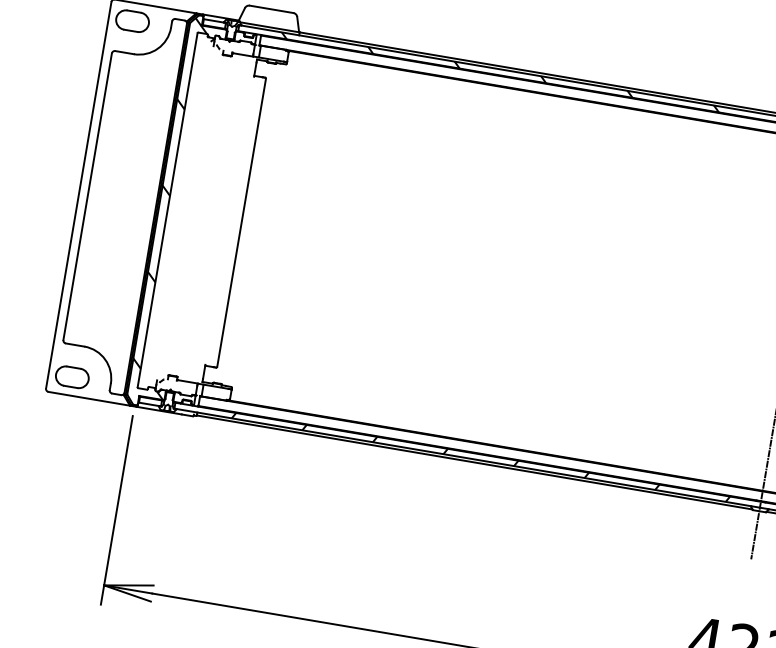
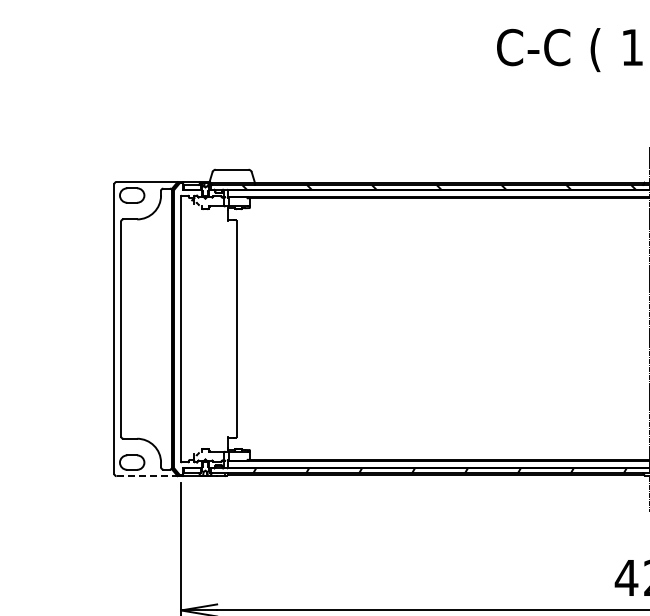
hatch: (176, 208) -> (187, 326), removed
line: (89, 399) -> (147, 476), solid -> dashed

